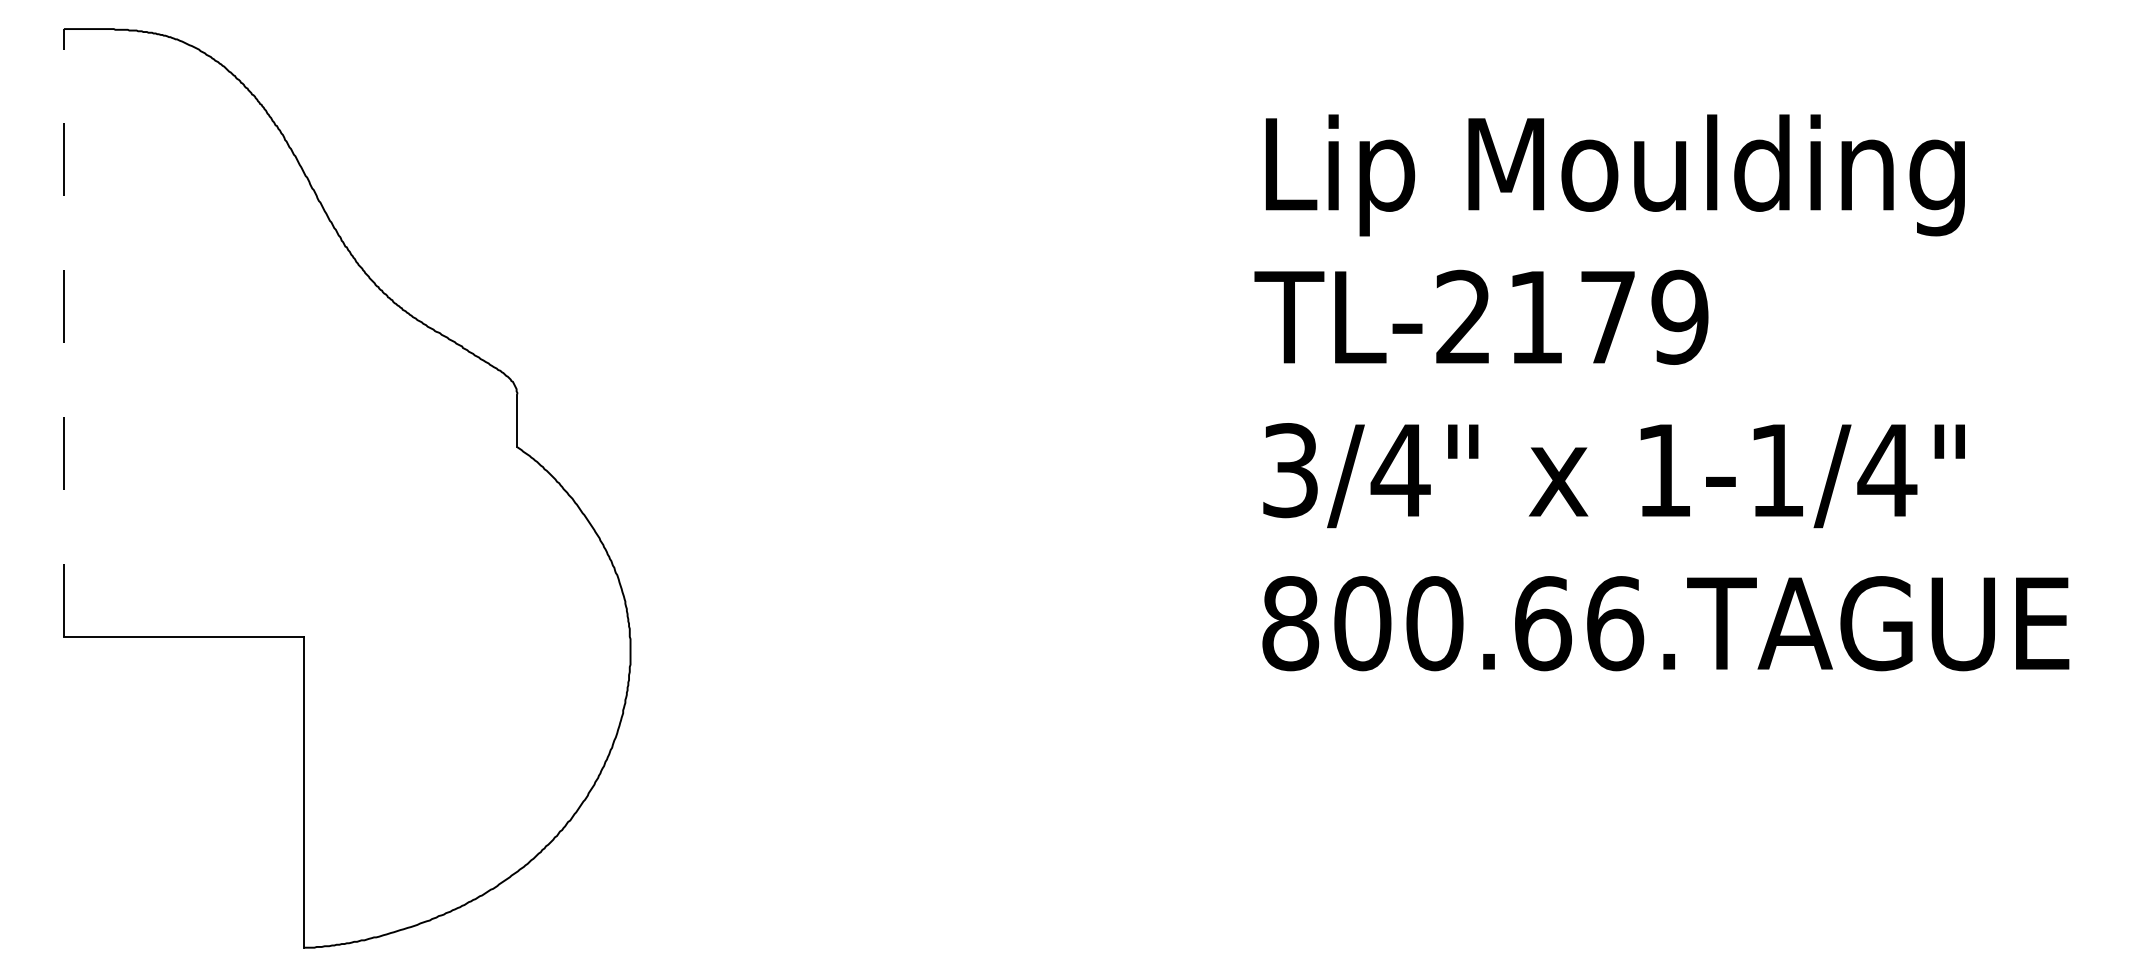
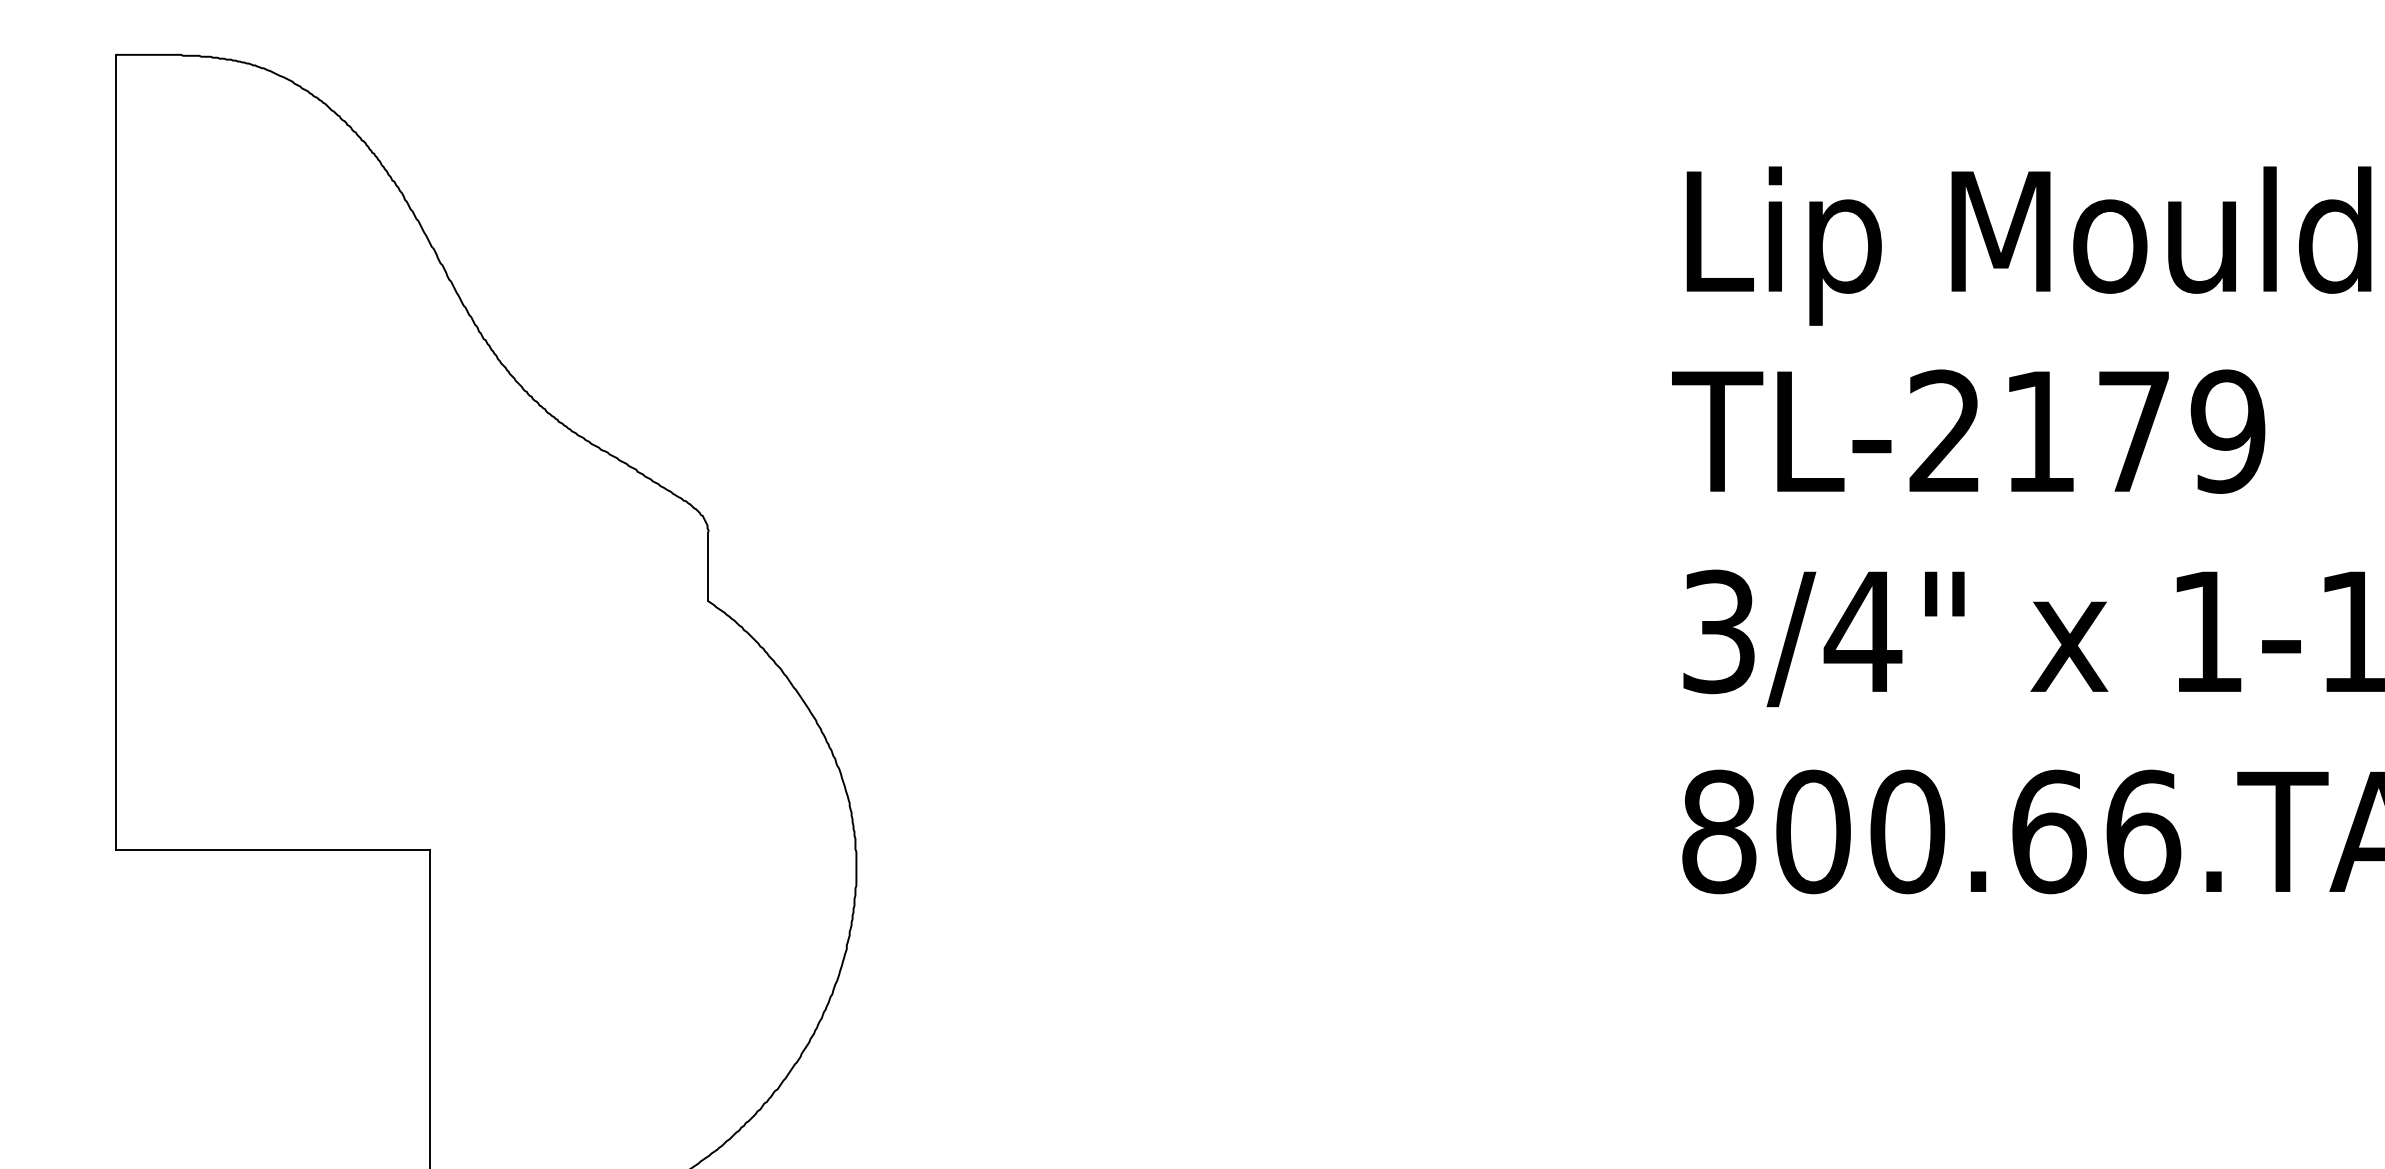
line: (64, 332) -> (116, 451), dashed -> solid

